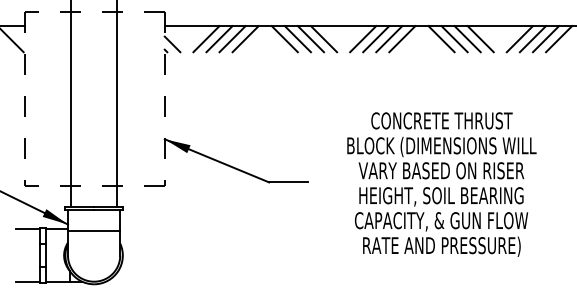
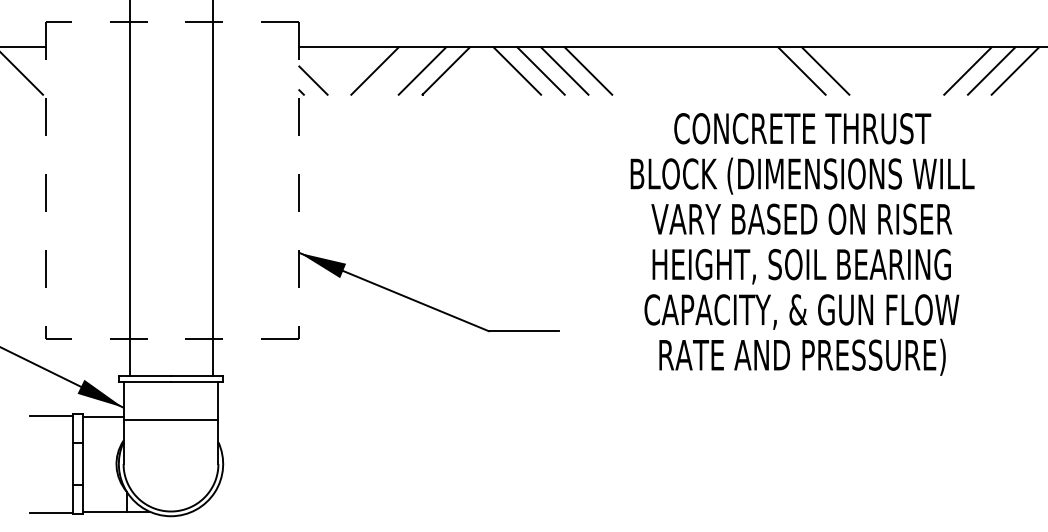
line: (219, 39) -> (398, 71), removed
line: (363, 39) -> (660, 71), removed
line: (376, 39) -> (683, 71), removed
line: (389, 39) -> (707, 71), removed
line: (402, 39) -> (731, 71), removed
line: (467, 39) -> (849, 71), removed
line: (480, 39) -> (872, 71), removed
line: (519, 39) -> (943, 71), removed
text: (441, 184) -> (801, 244), moved

